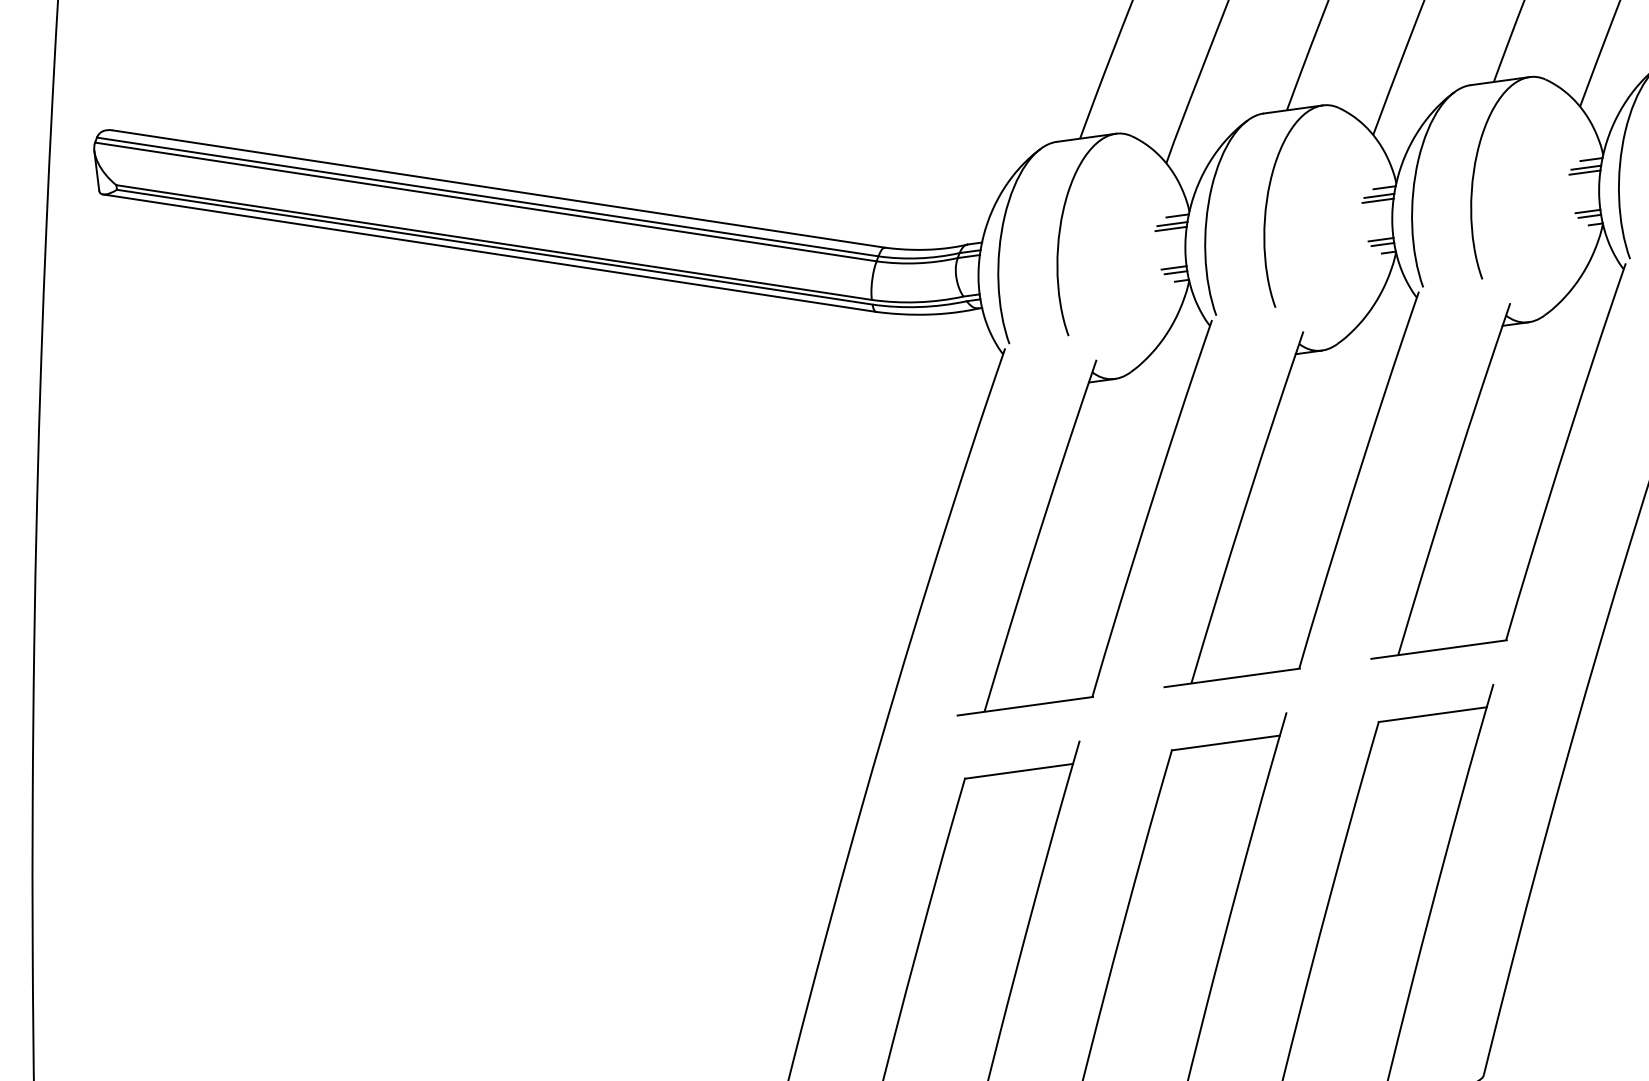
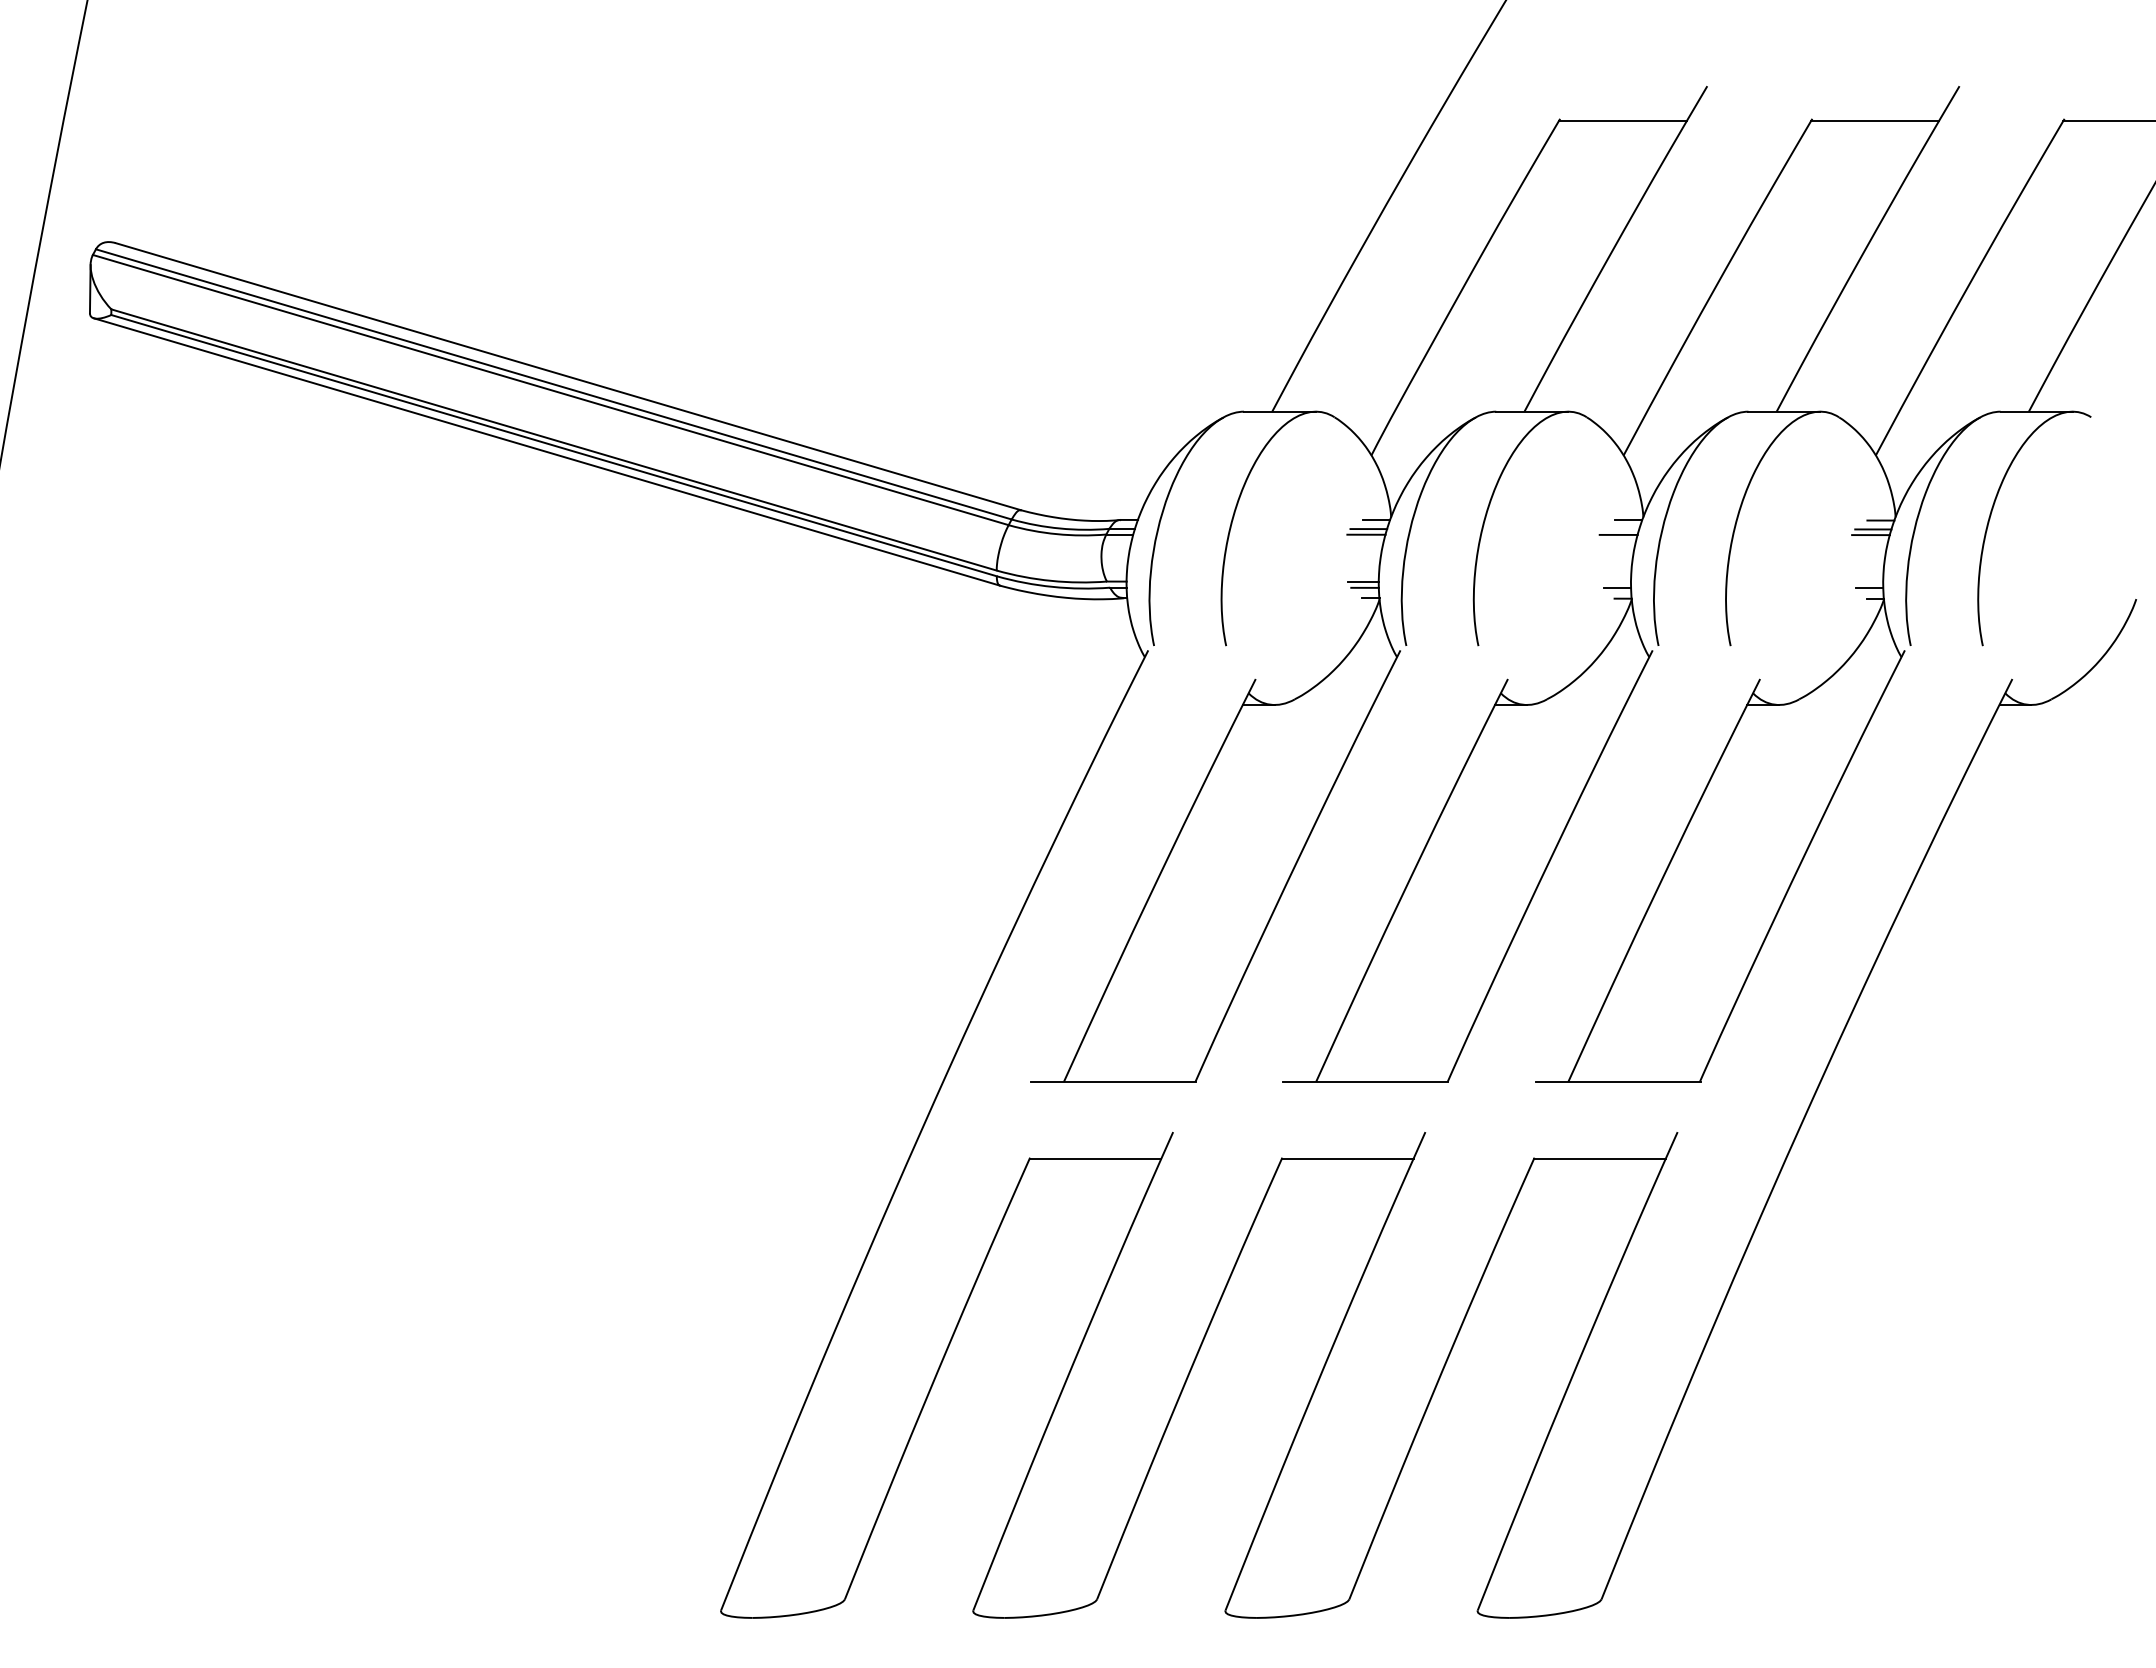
line: (1378, 196) -> (1620, 529), removed
line: (1588, 211) -> (1868, 582), removed
line: (1380, 239) -> (1615, 581), removed

